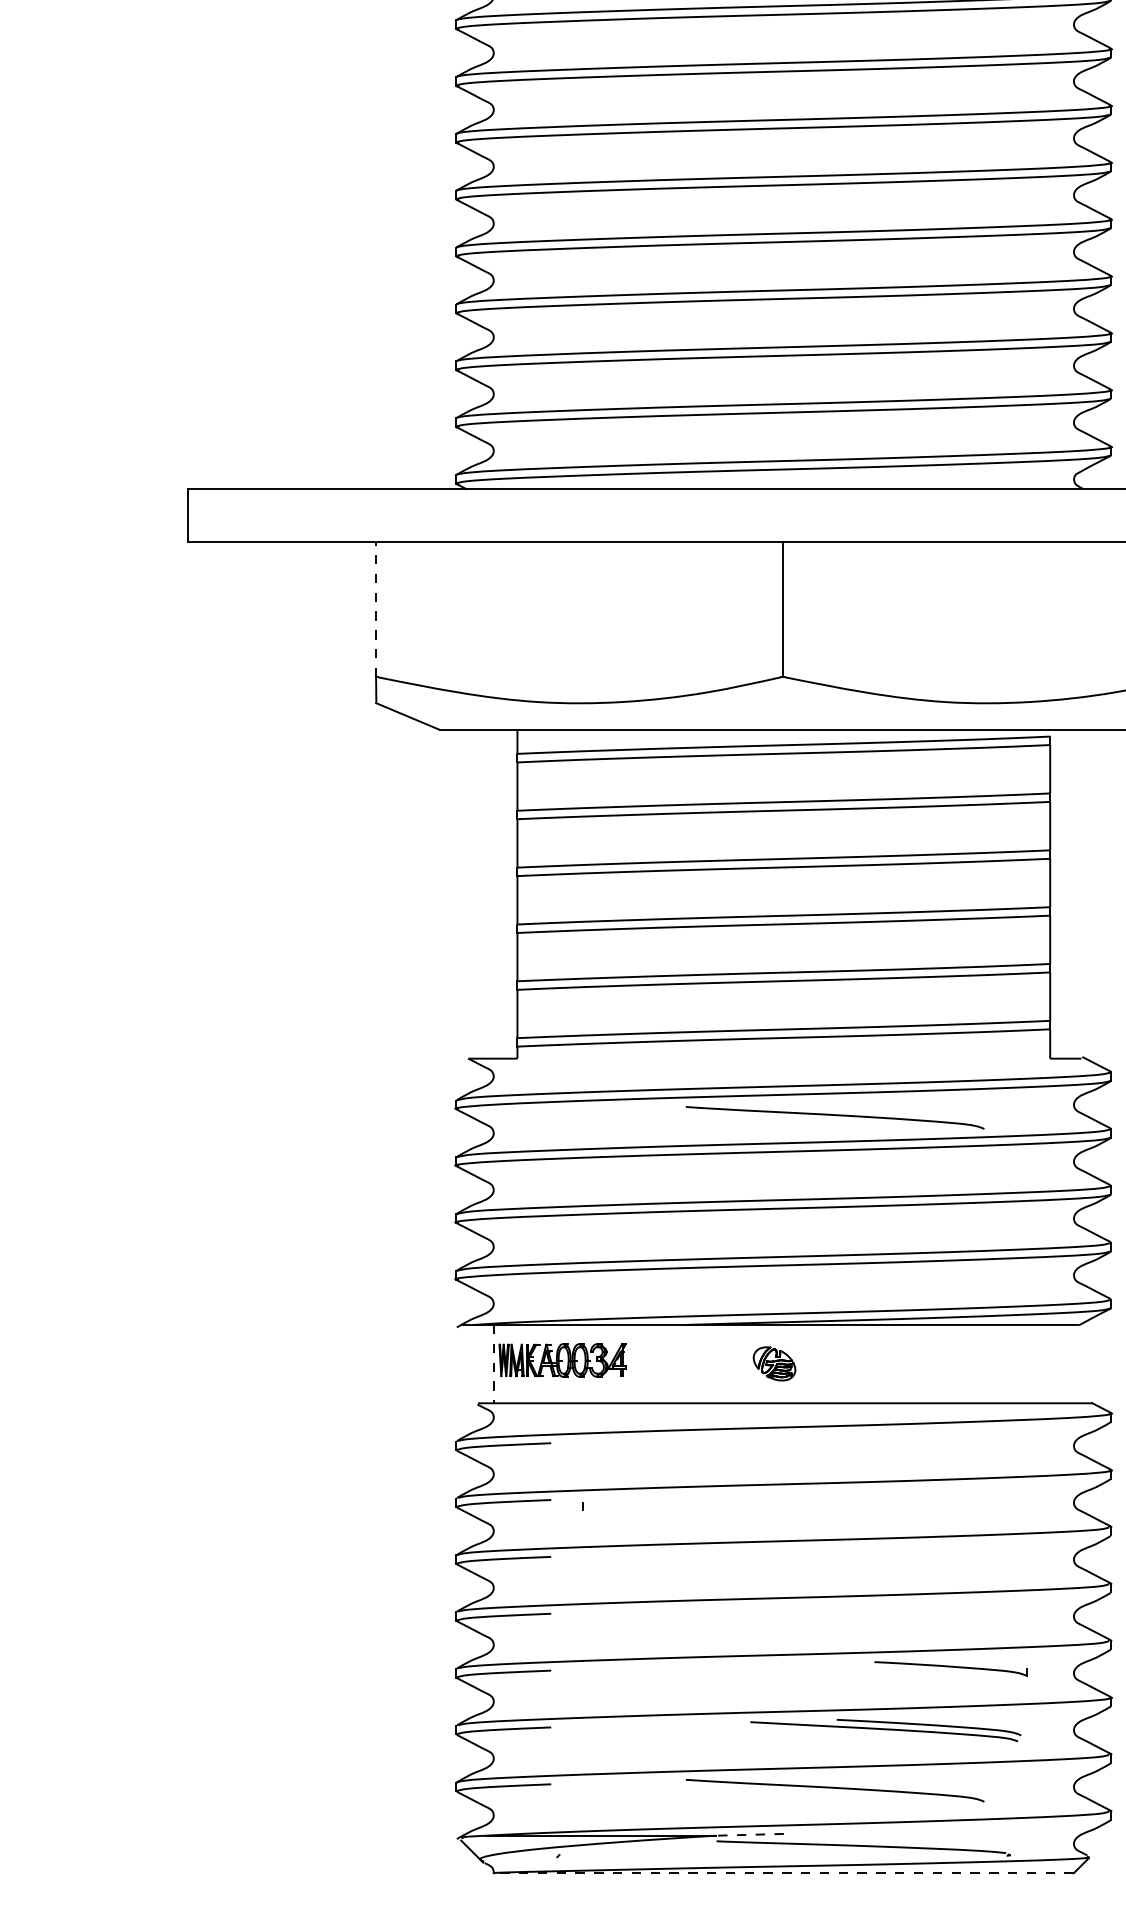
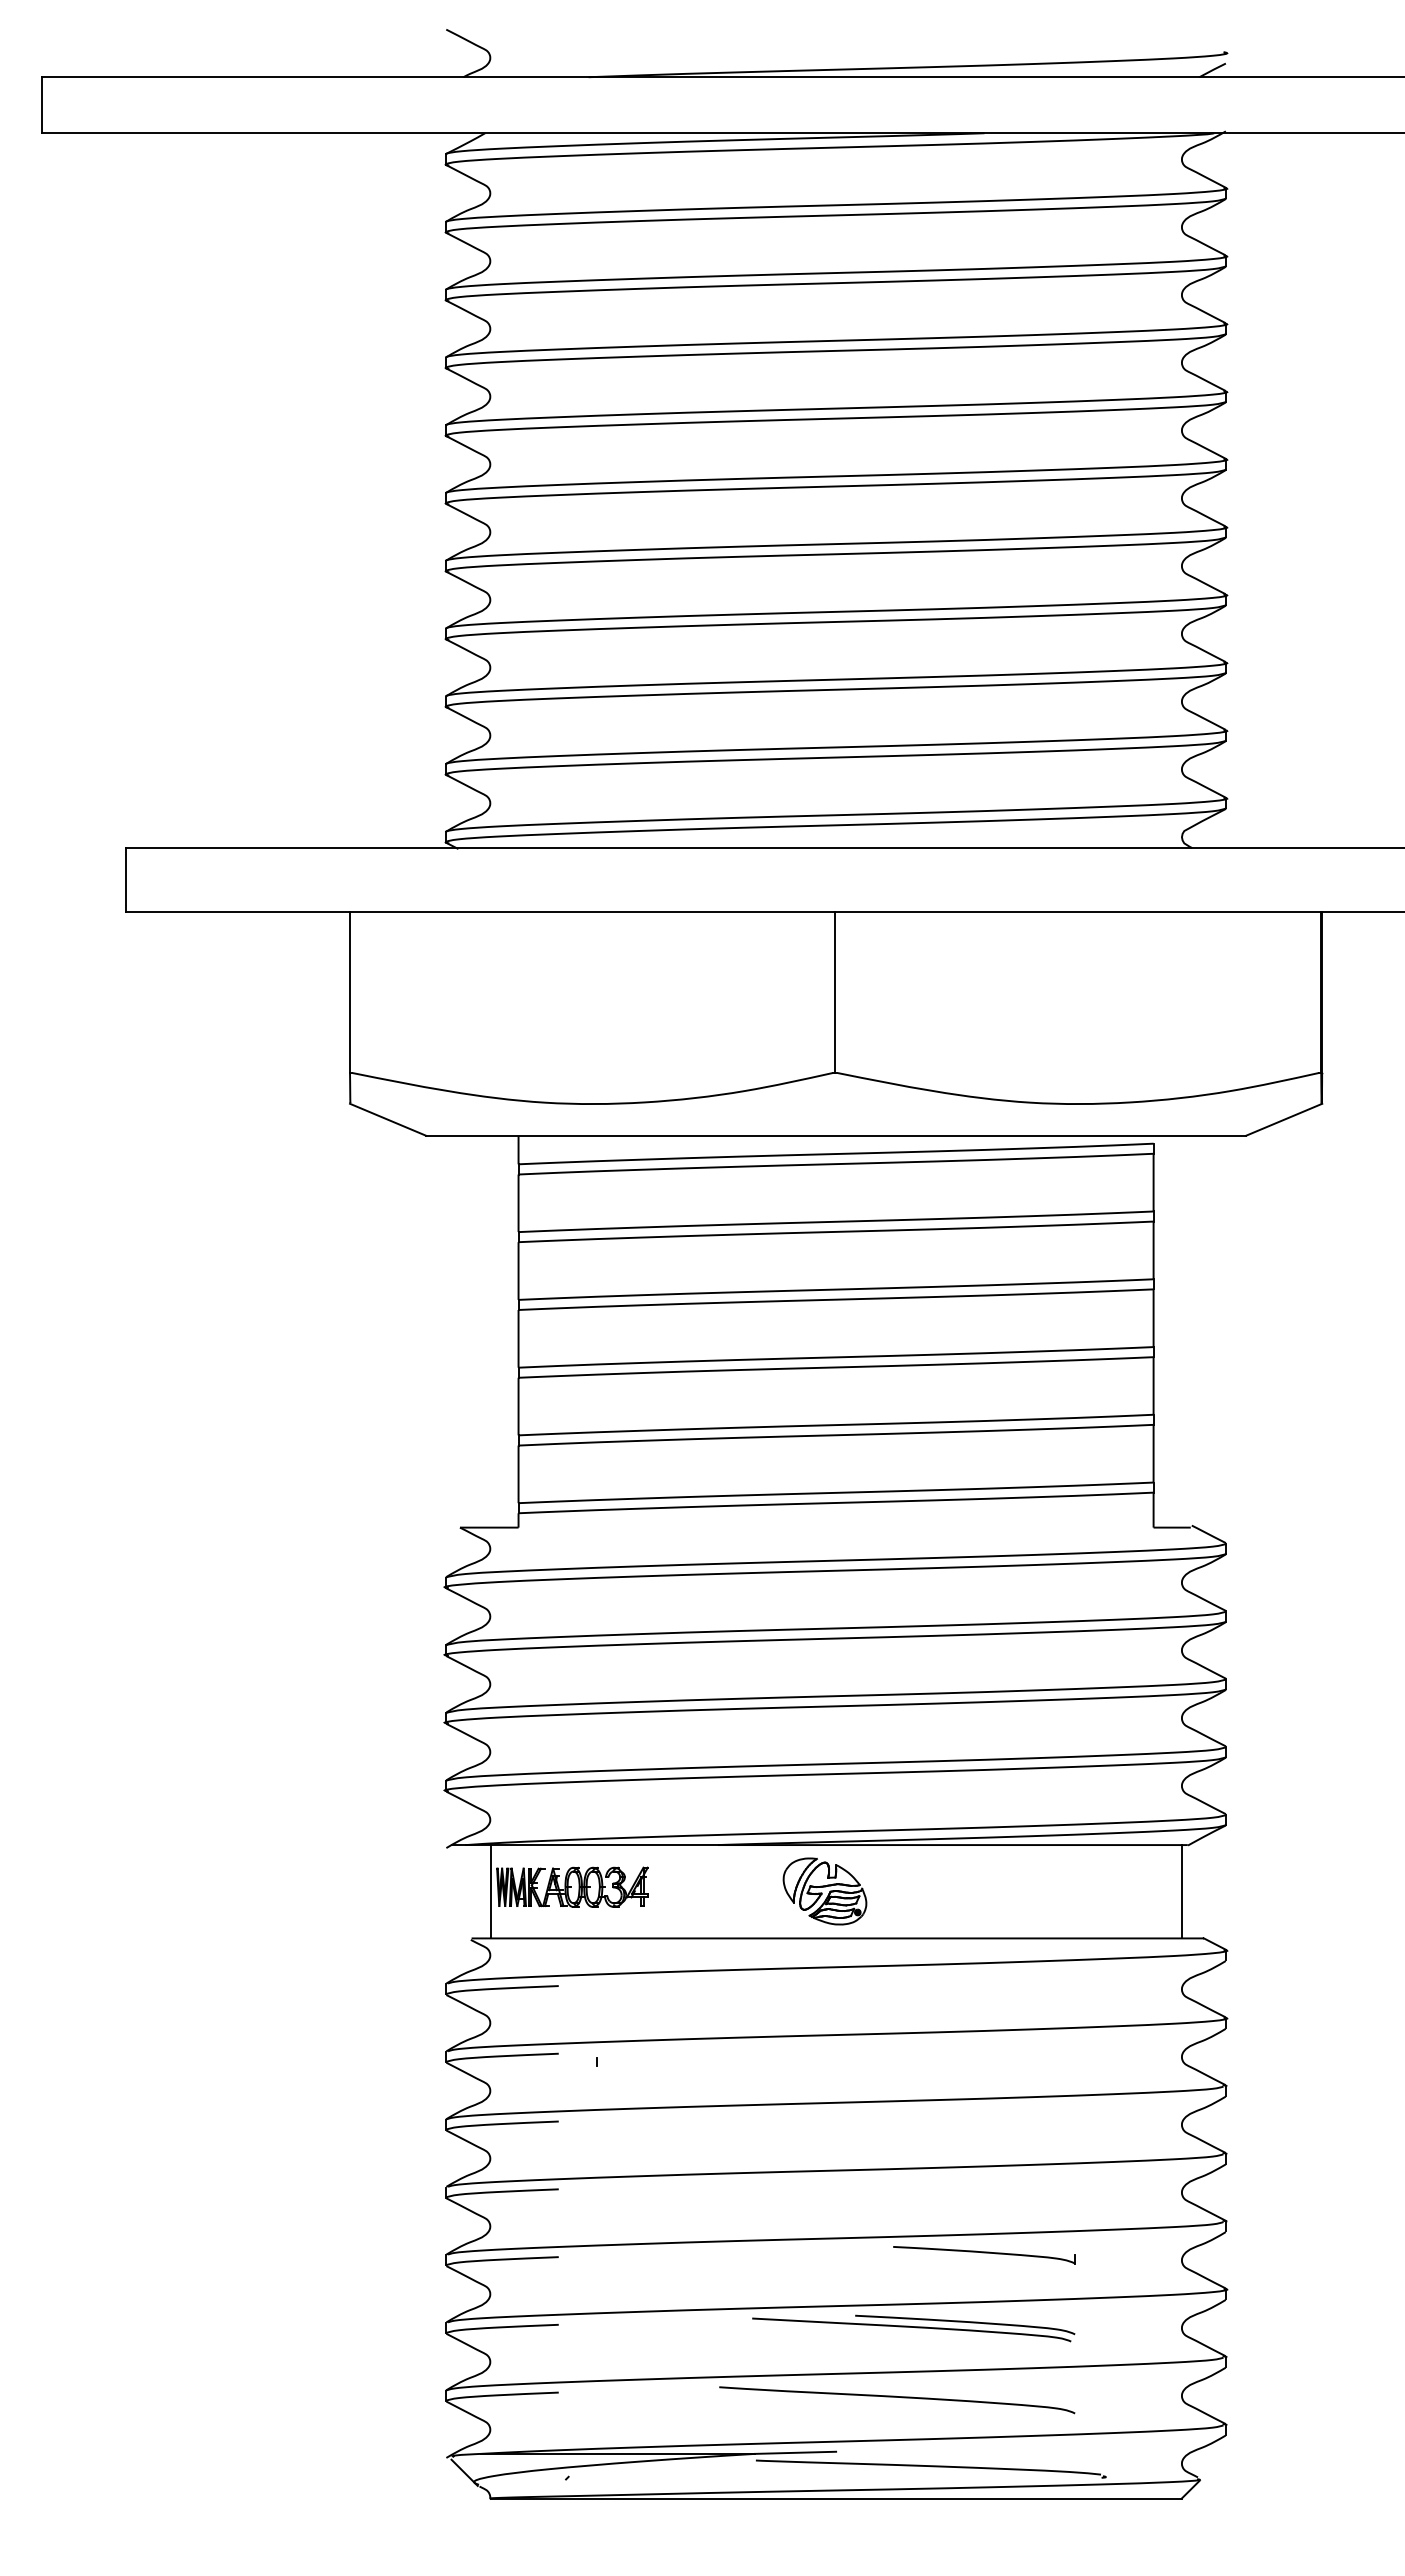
line: (376, 609) -> (350, 992), dashed -> solid
curve: (835, 1115) -> (897, 1595), removed
line: (493, 1363) -> (490, 1891), dashed -> solid
part: (774, 1363) -> (824, 1891), size x1.67
line: (1073, 1363) -> (1181, 1891), added
part: (951, 1669) -> (984, 2255), moved
part: (885, 1730) -> (913, 2328), moved
line: (749, 1834) -> (795, 2452), dashed -> solid
line: (784, 1873) -> (836, 2498), dashed -> solid

